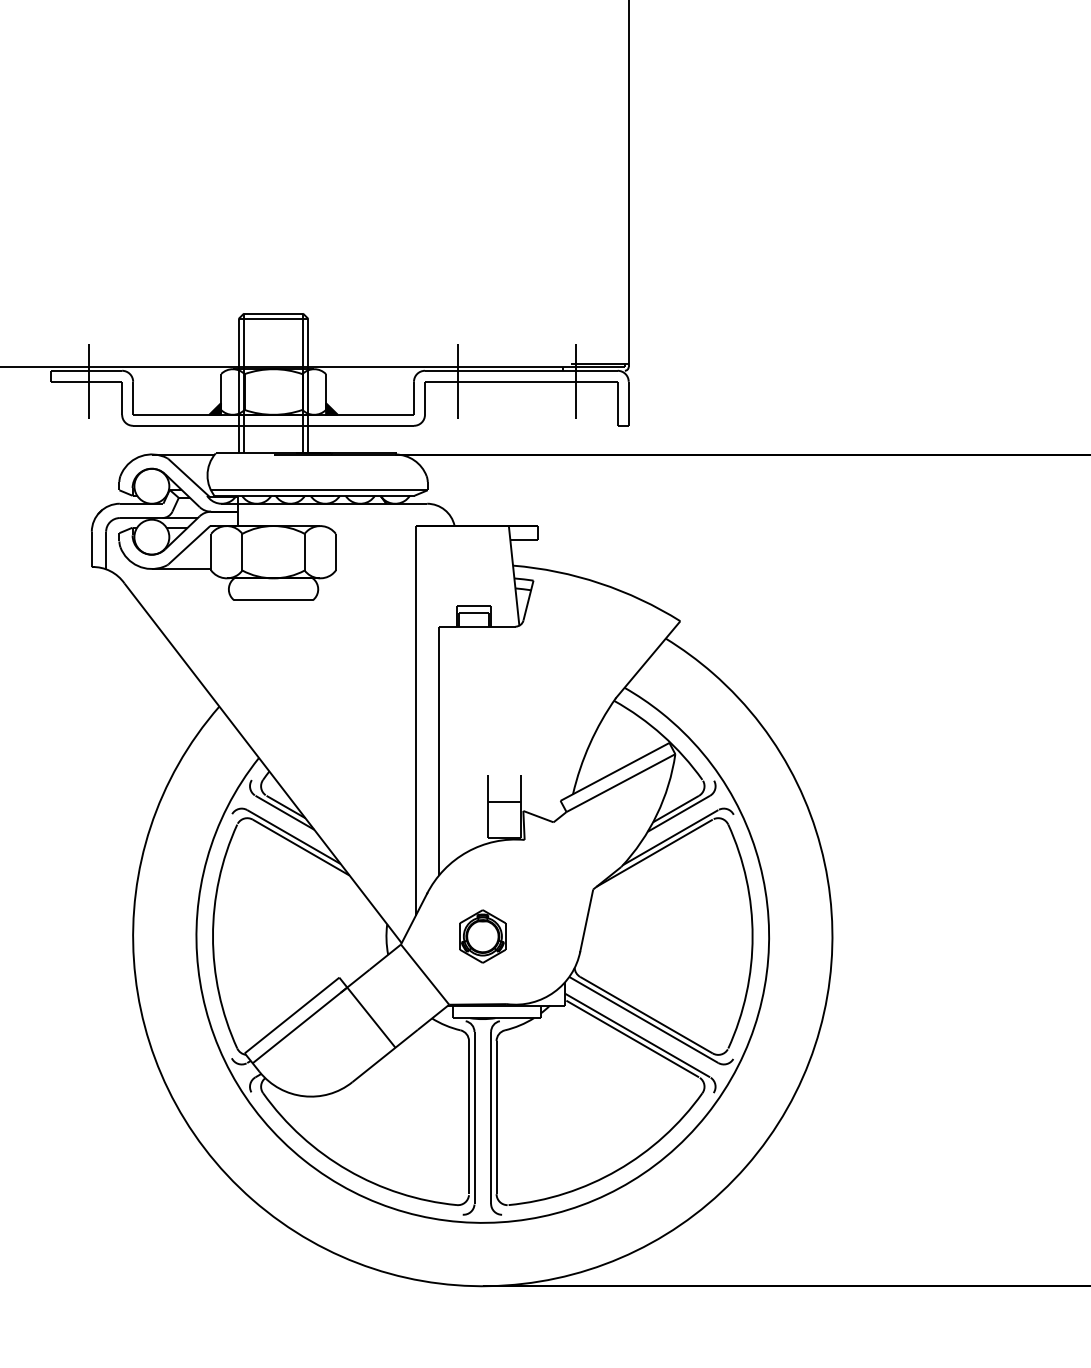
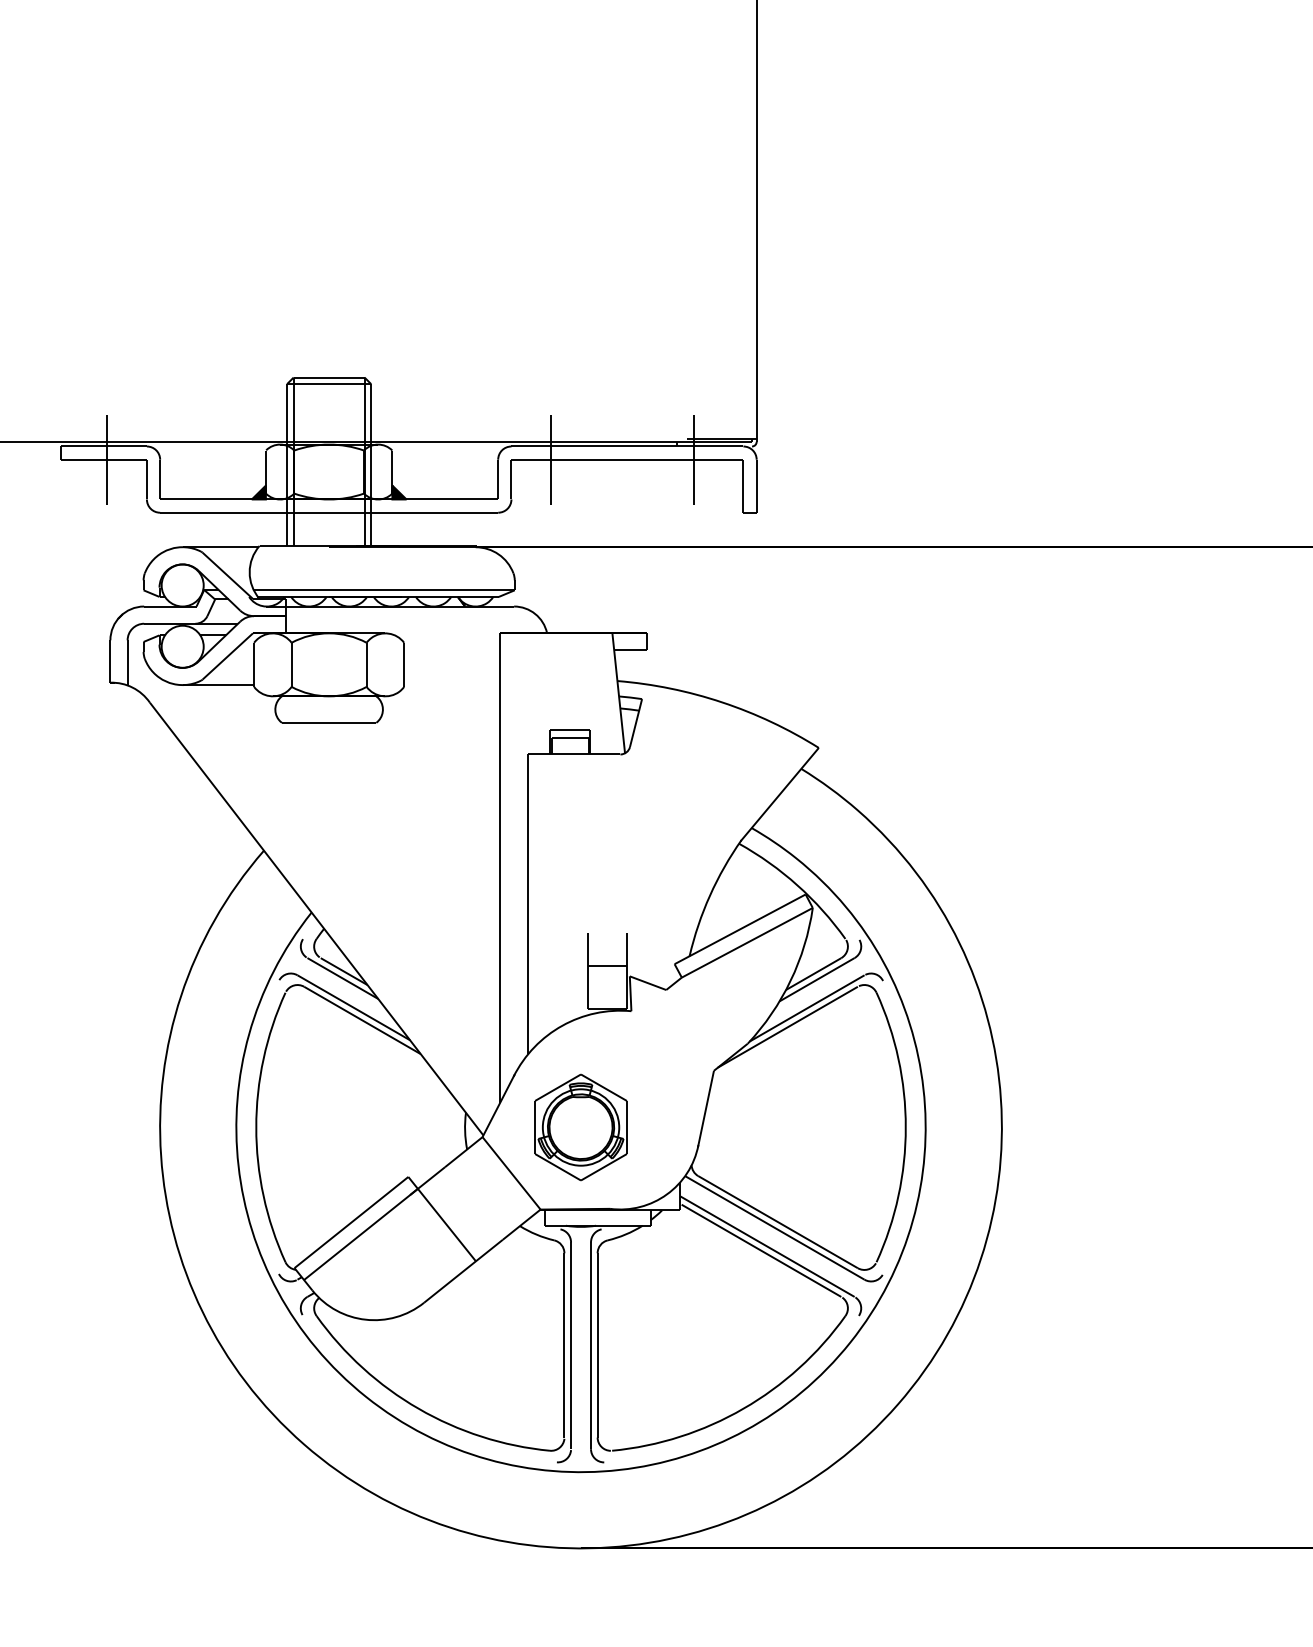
part: (482, 936) -> (580, 1127), size x1.67

